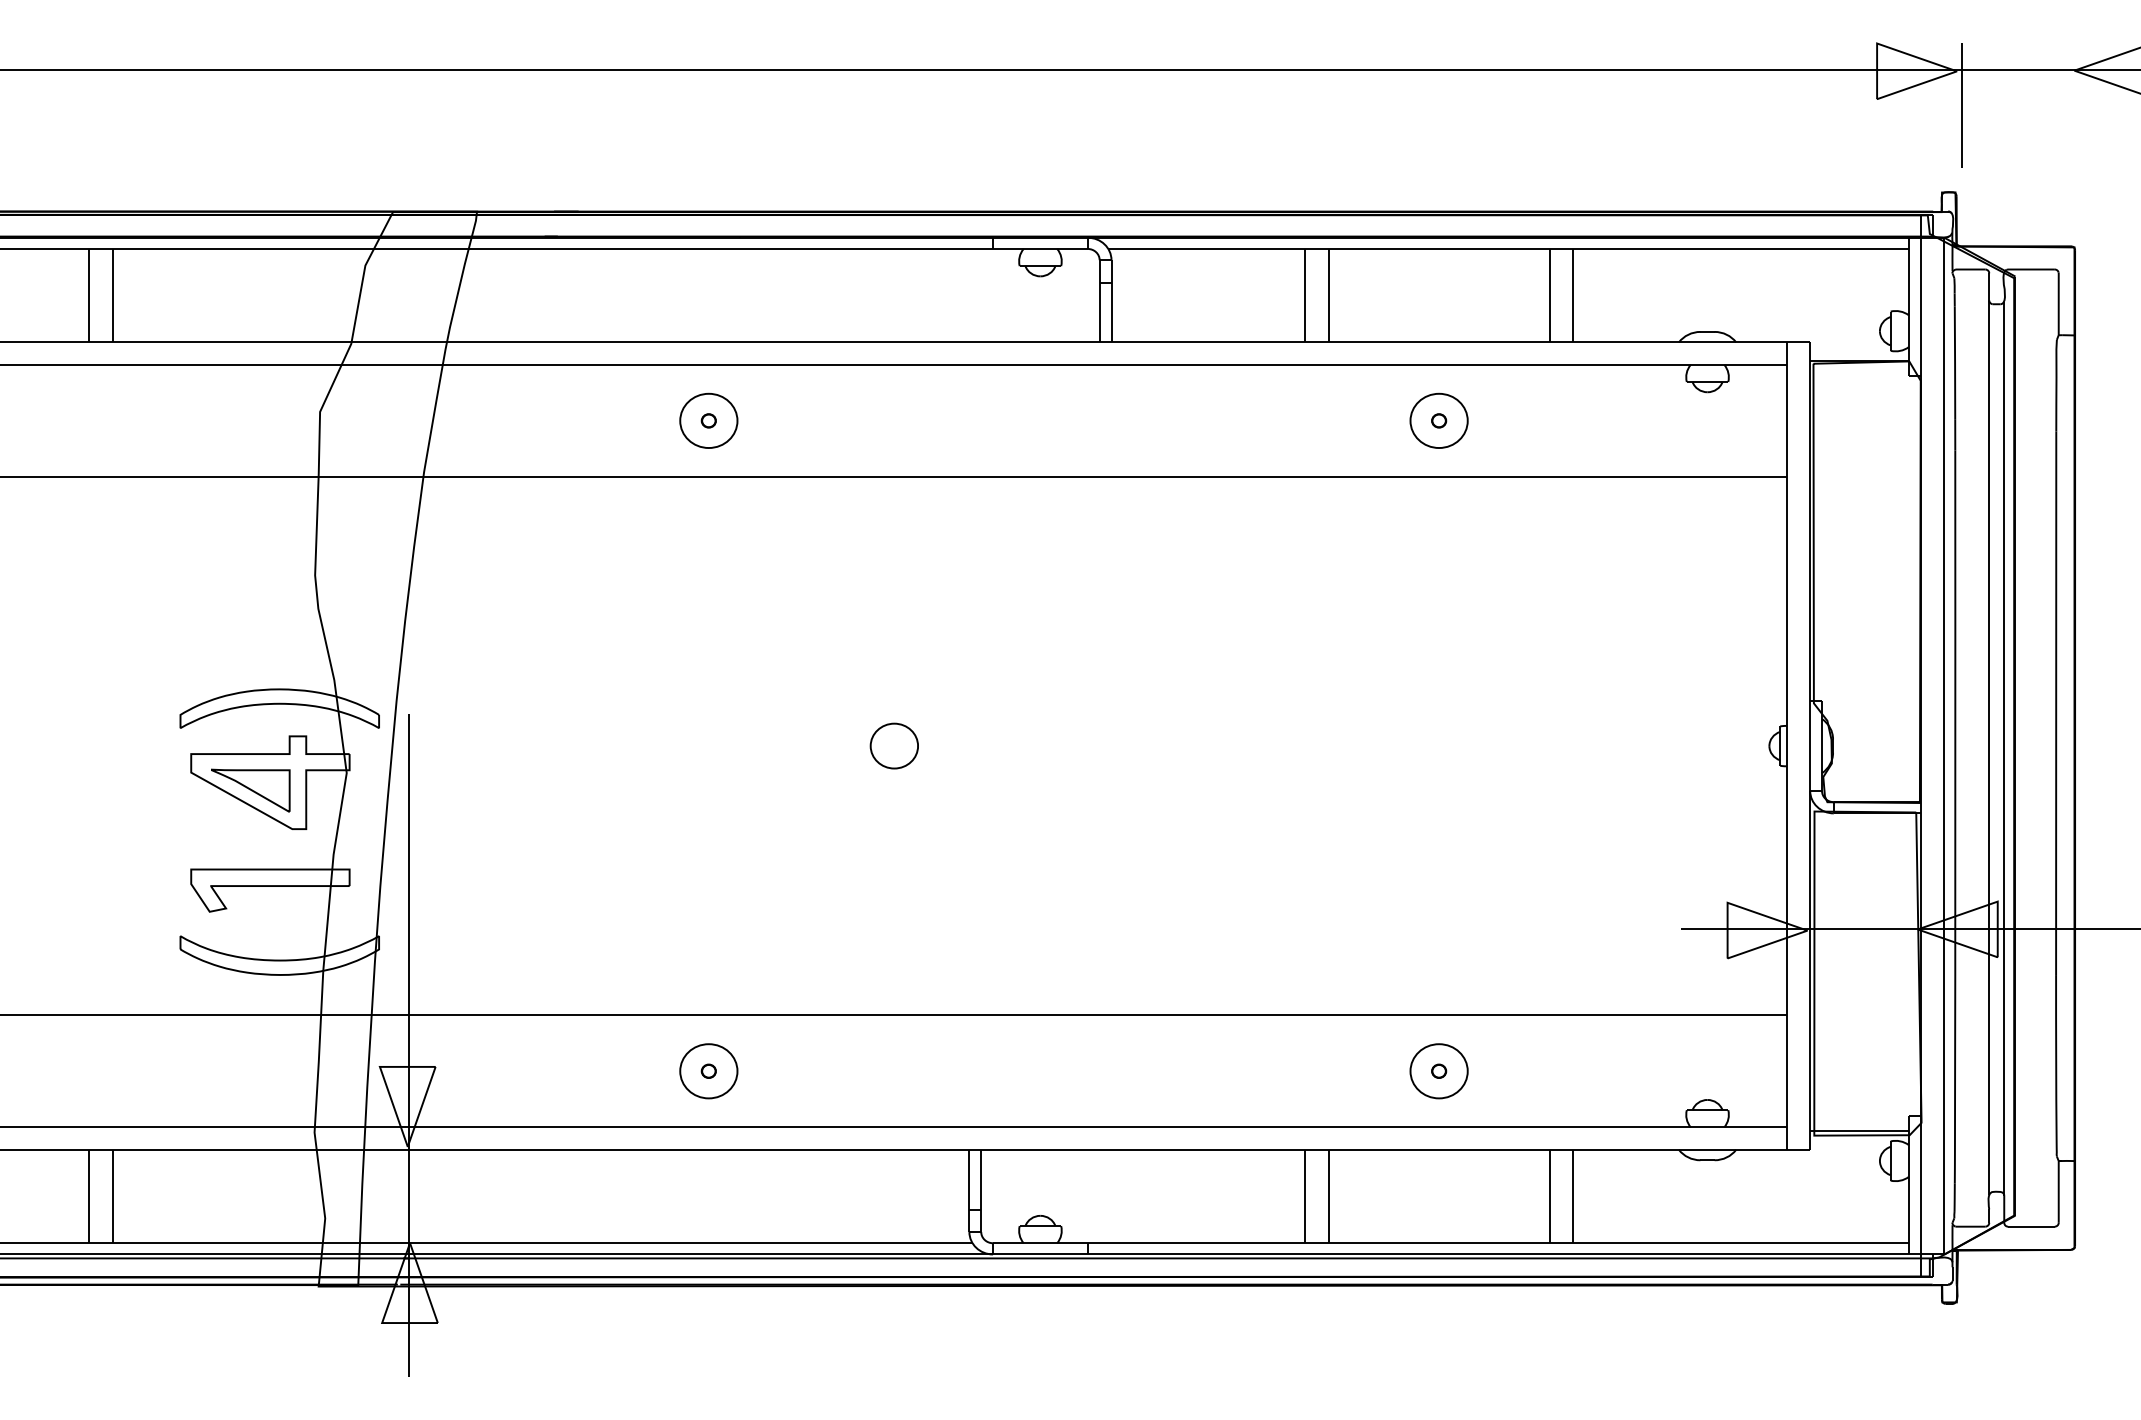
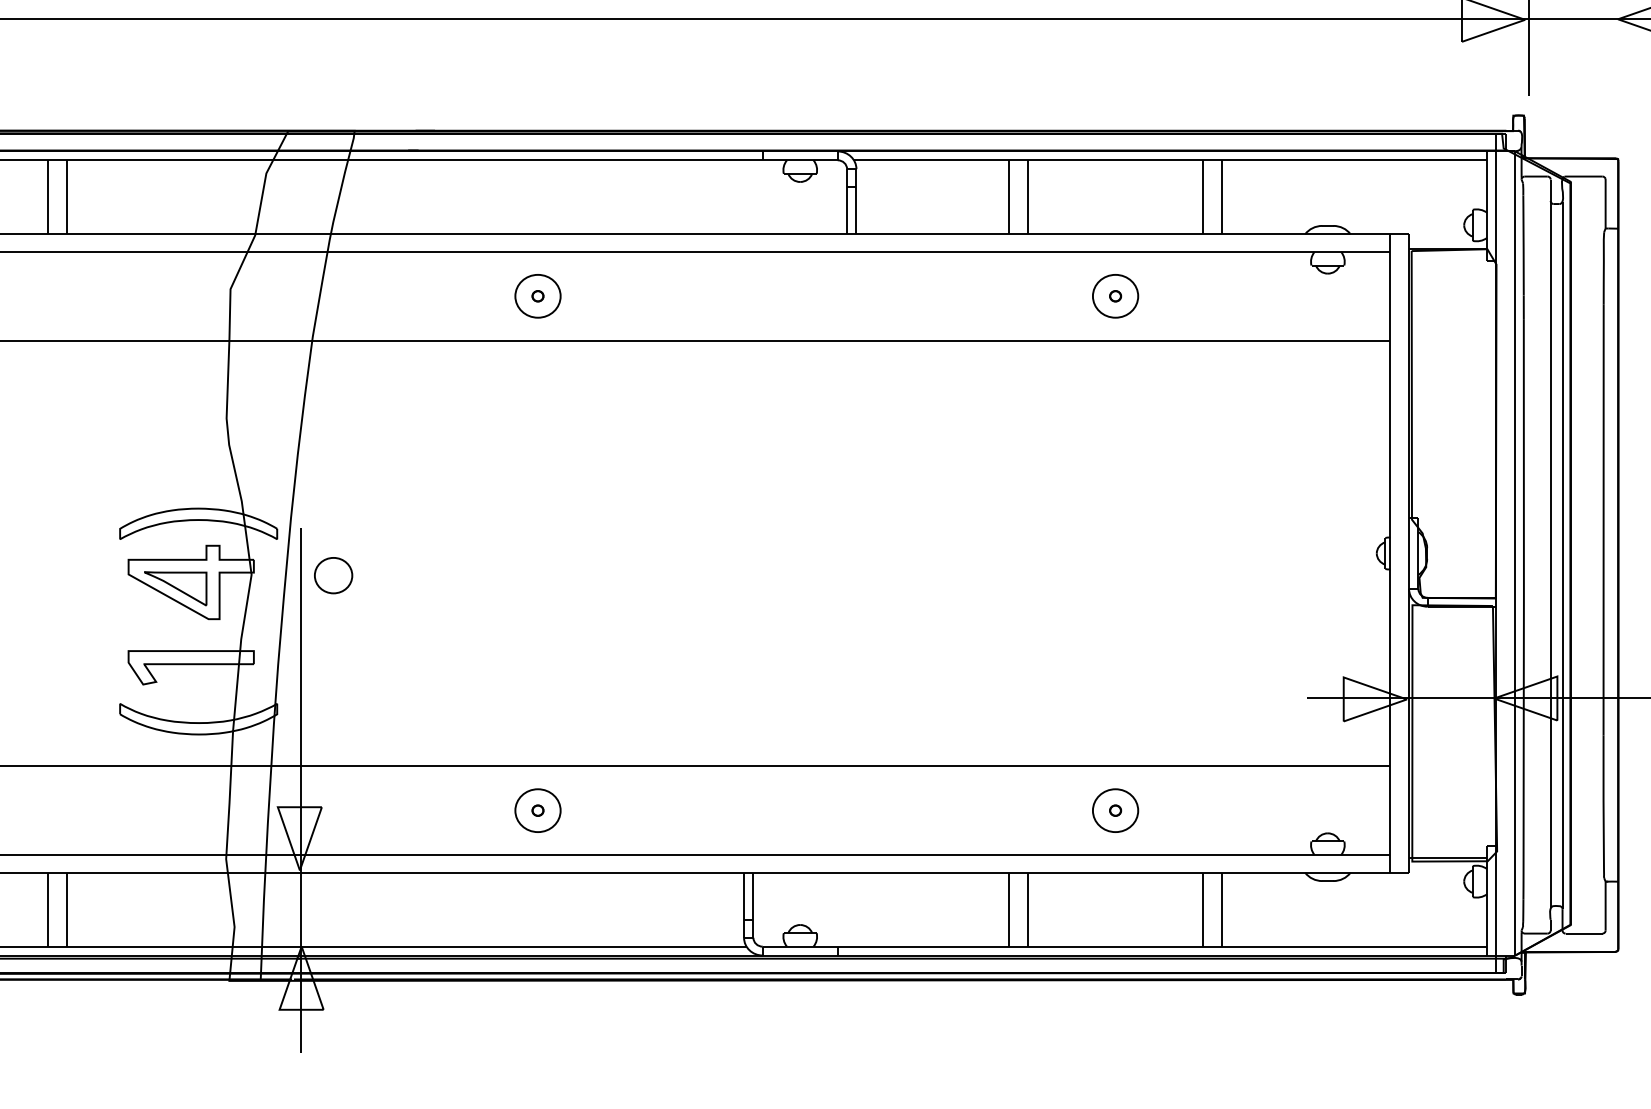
part: (893, 745) -> (332, 575), moved

